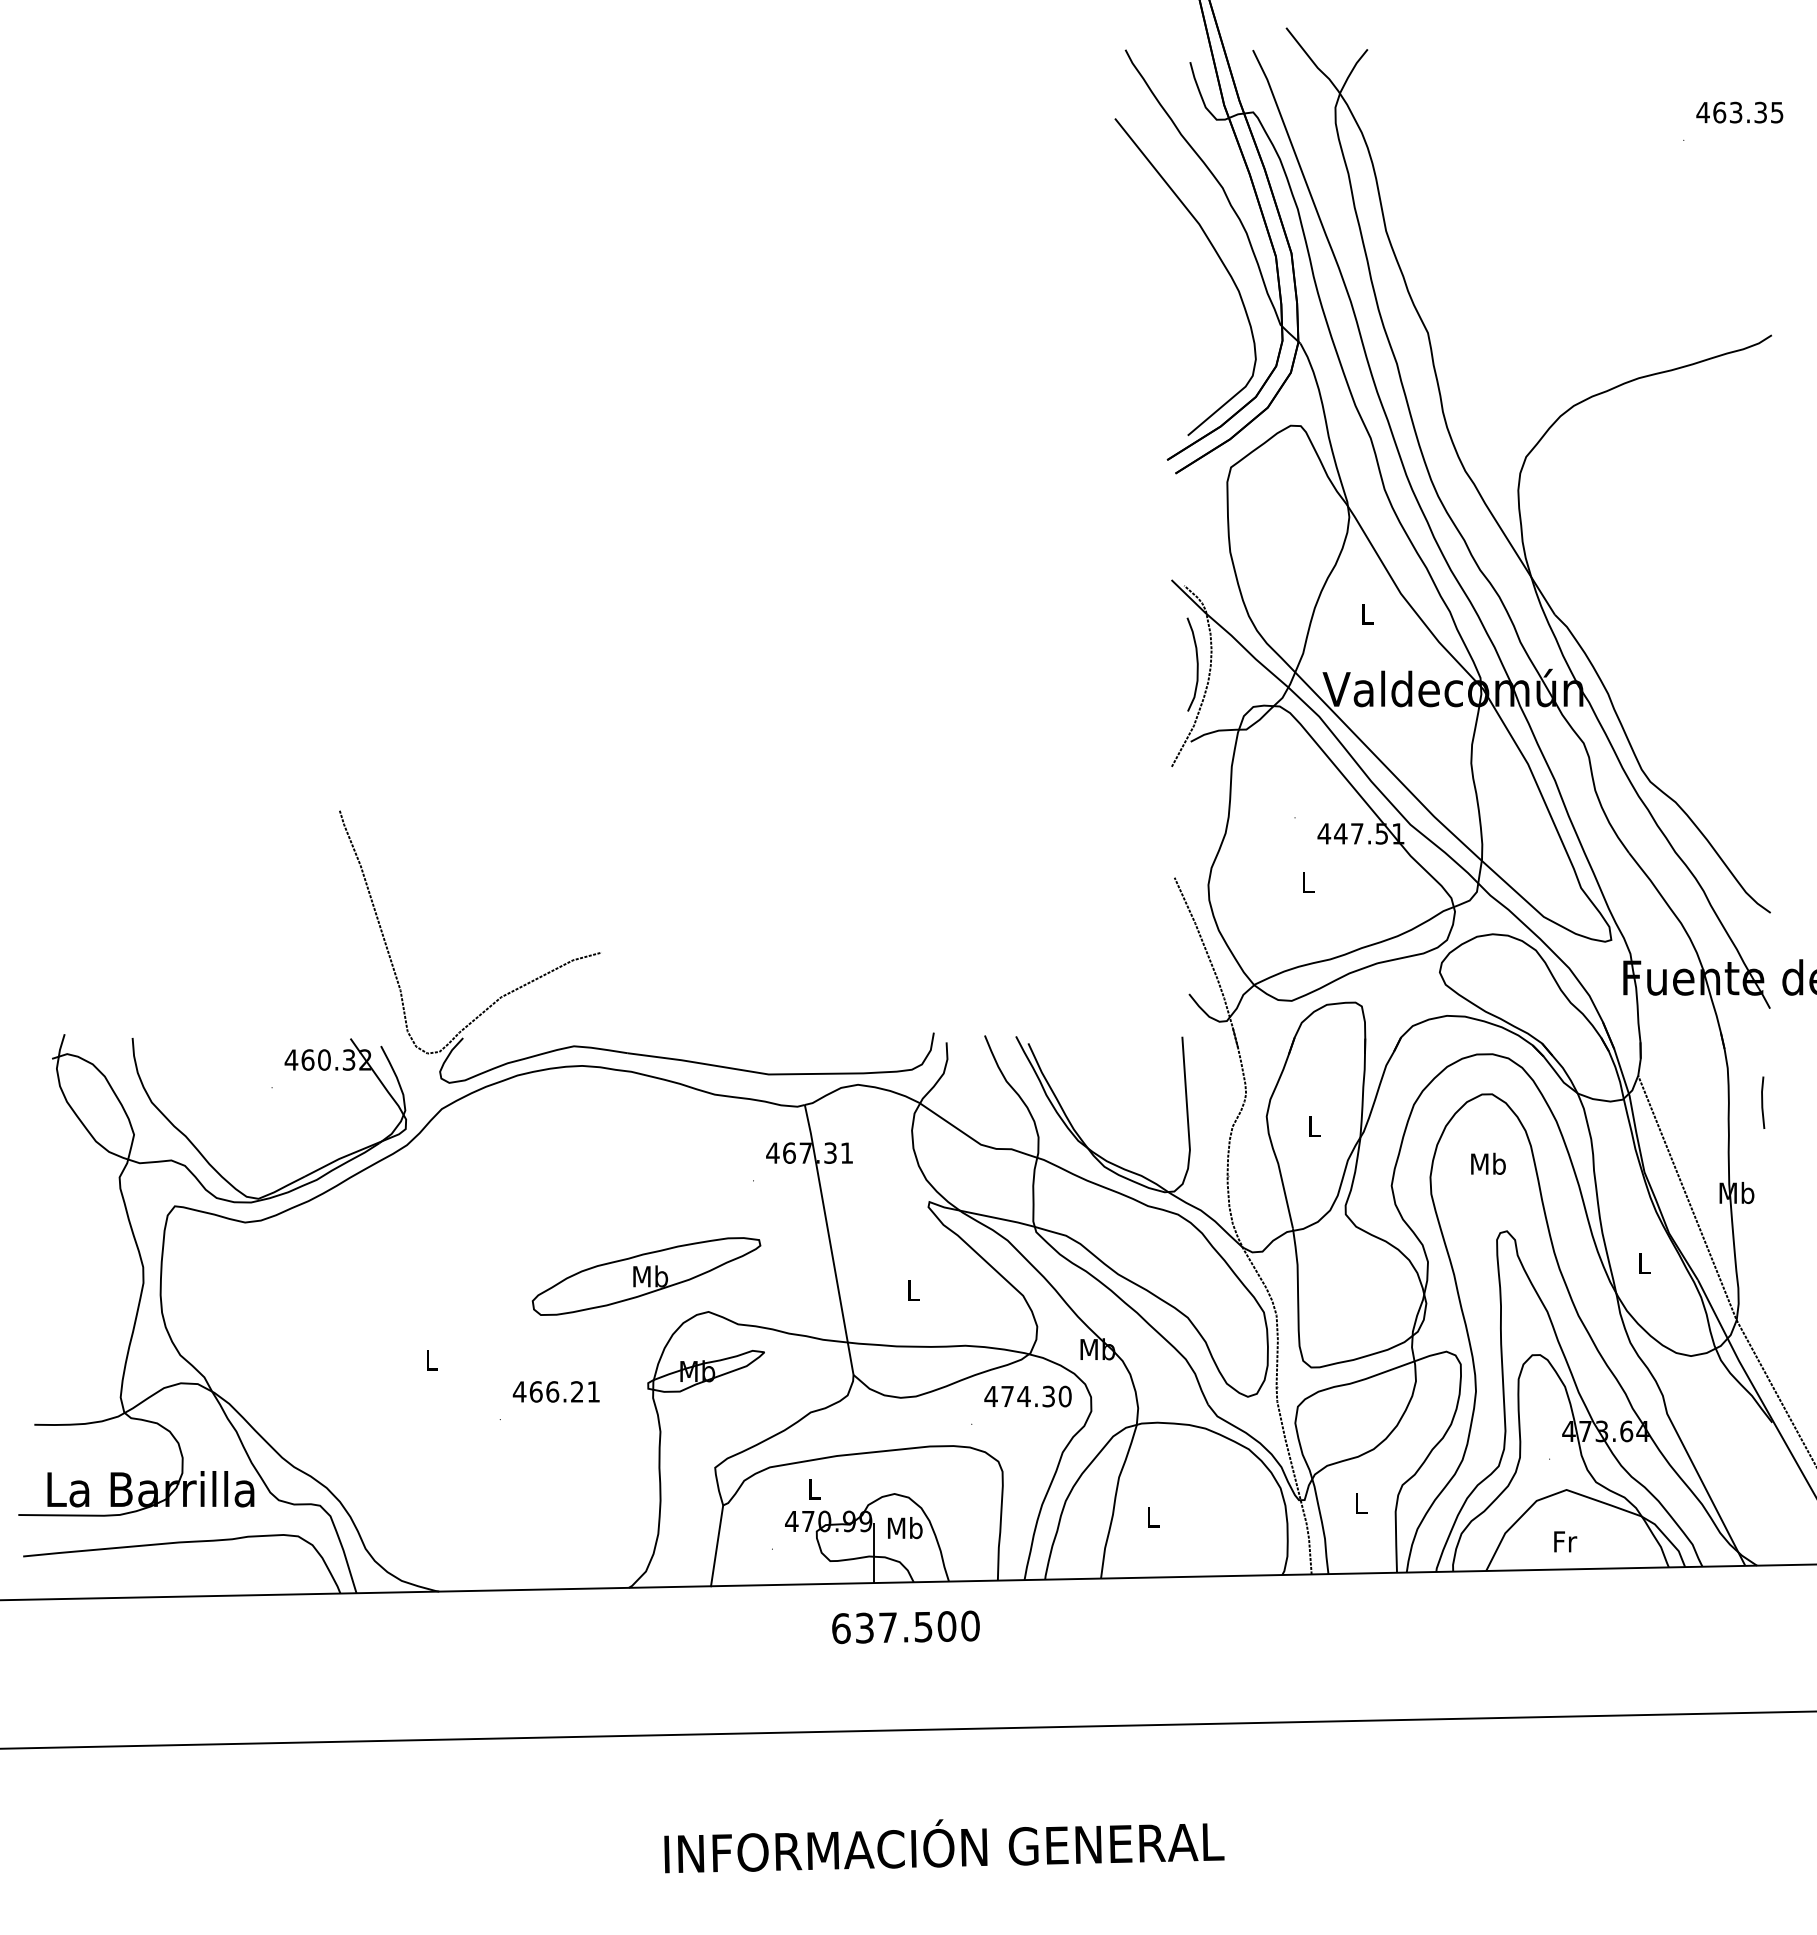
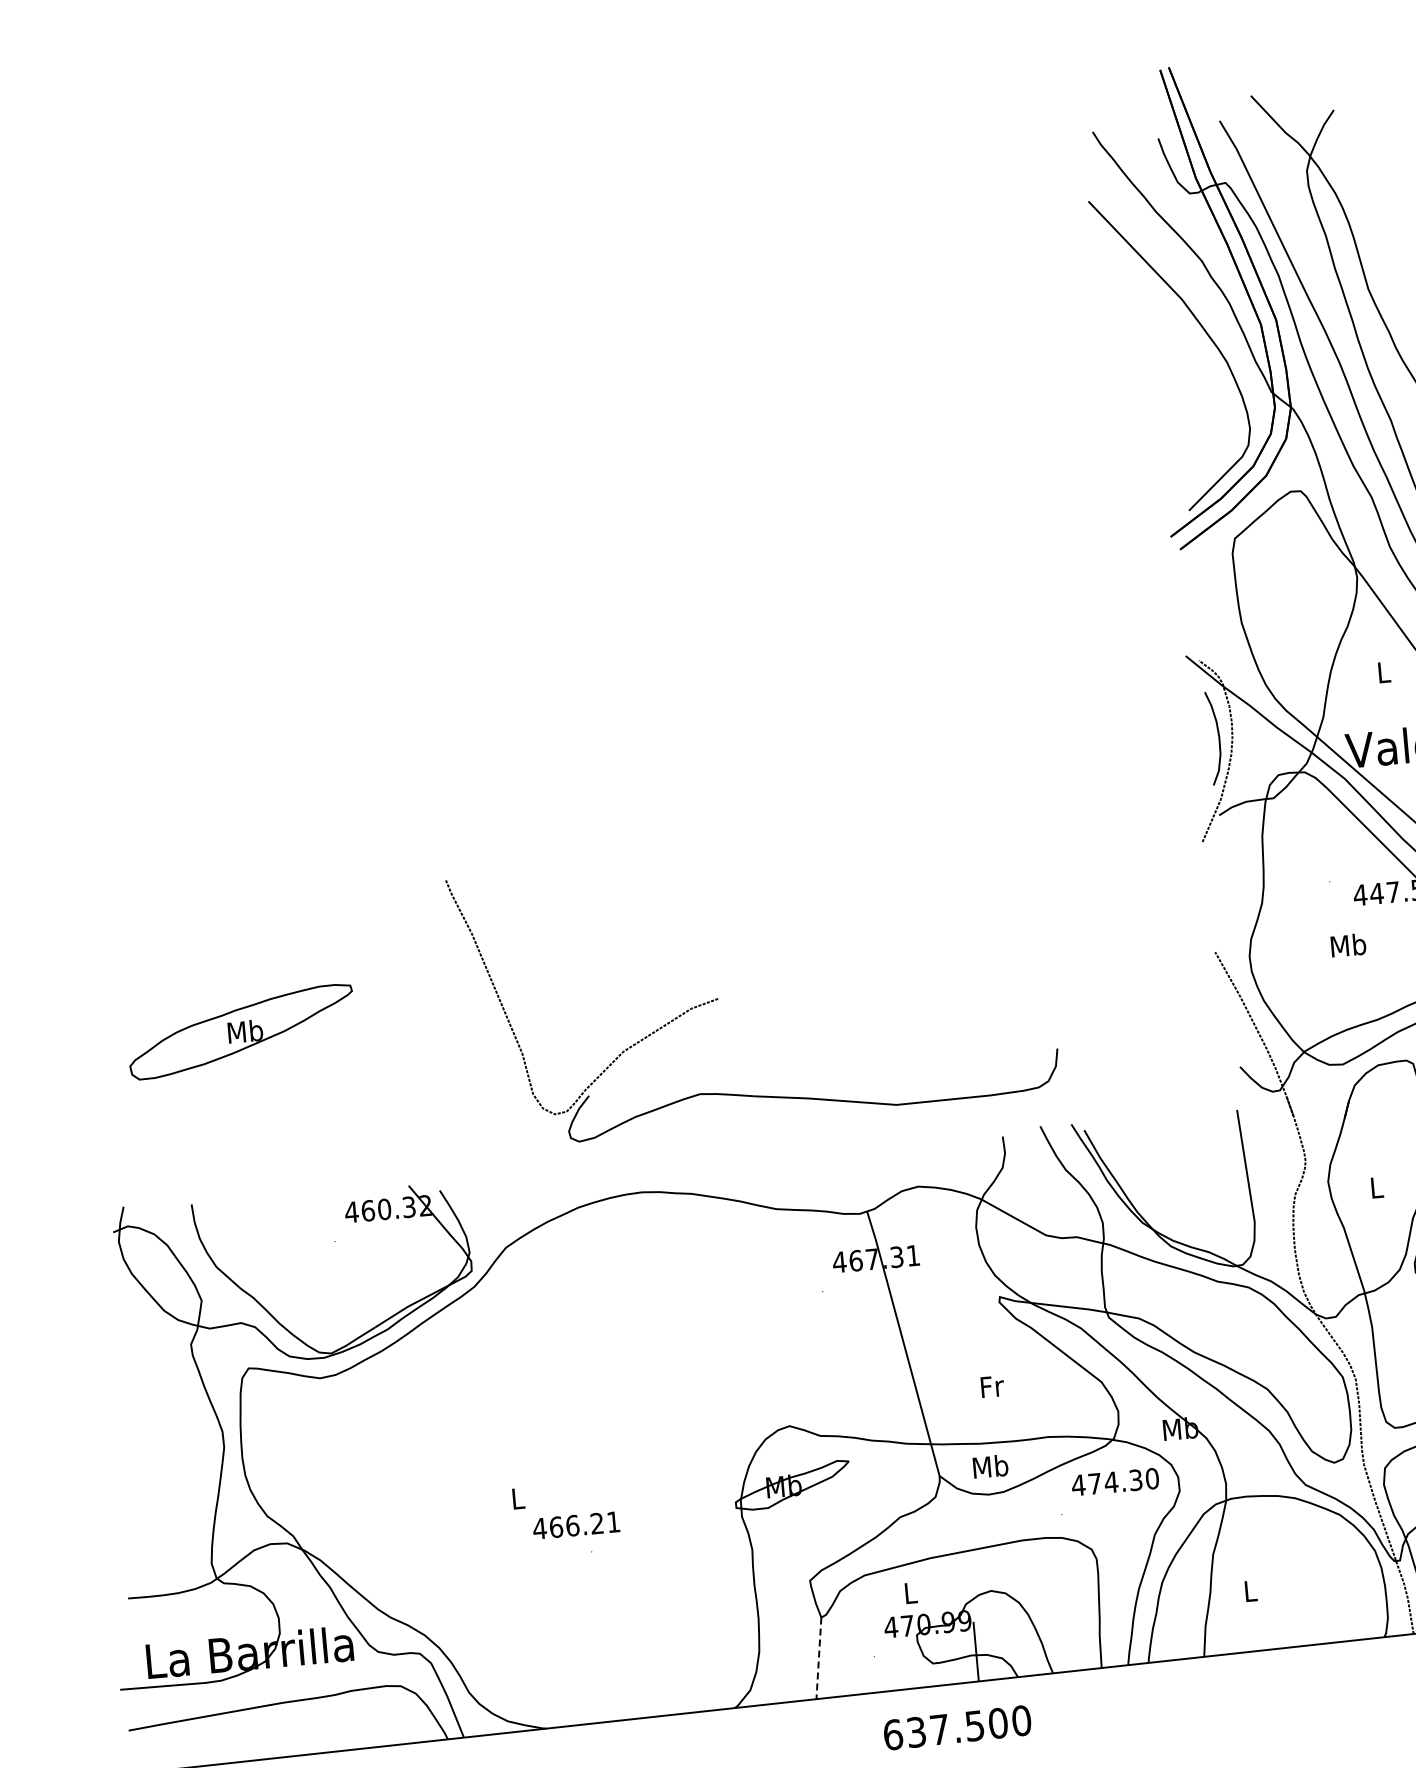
text: (1307, 882) -> (1348, 945), L -> Mb
part: (600, 952) -> (718, 998), moved
part: (646, 1276) -> (241, 1031), moved
text: (914, 1290) -> (992, 1386), L -> Fr
text: (555, 1391) -> (575, 1525), moved
text: (905, 1528) -> (990, 1466), moved
line: (717, 1545) -> (819, 1658), solid -> dashed
text: (905, 1627) -> (957, 1728), moved

